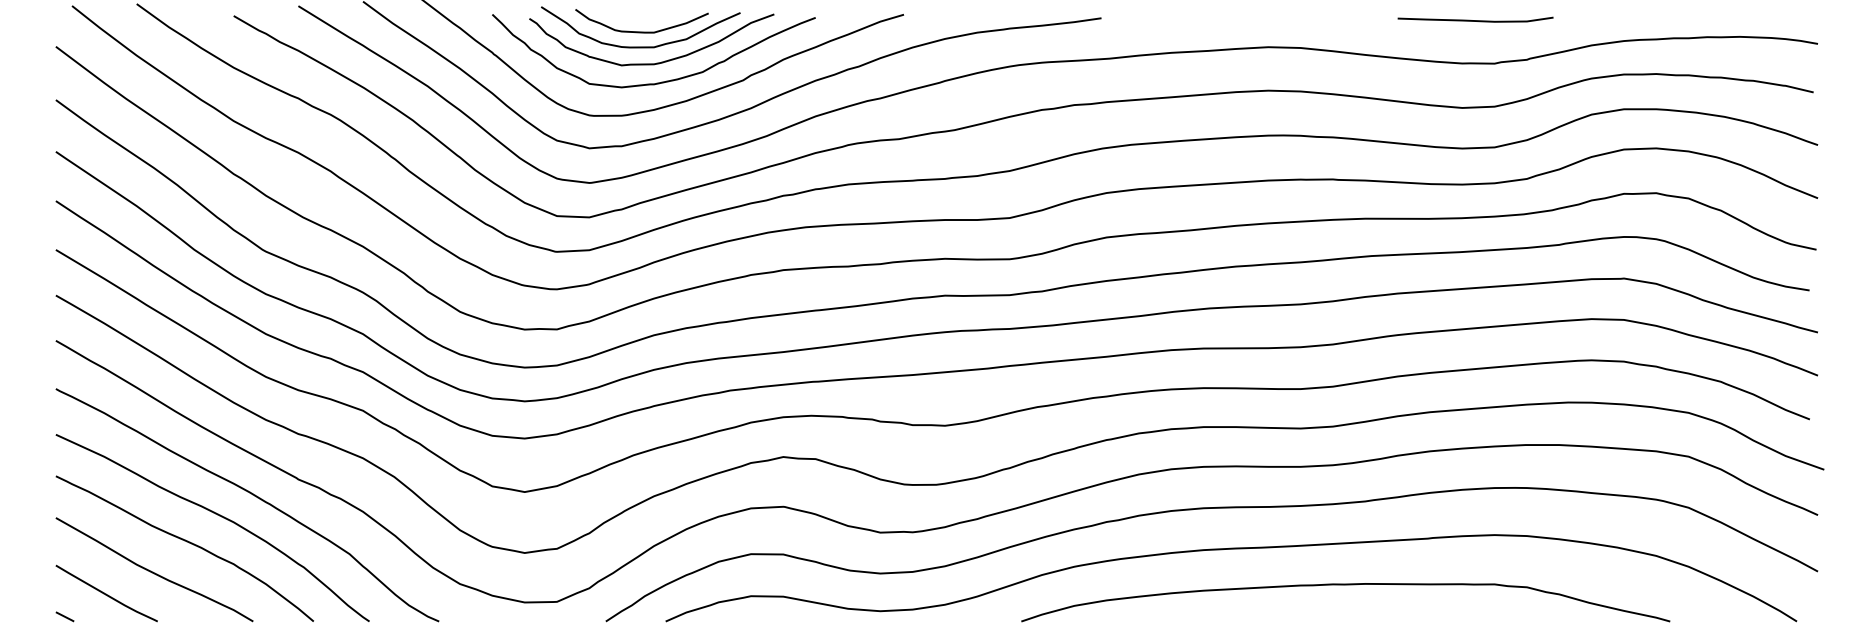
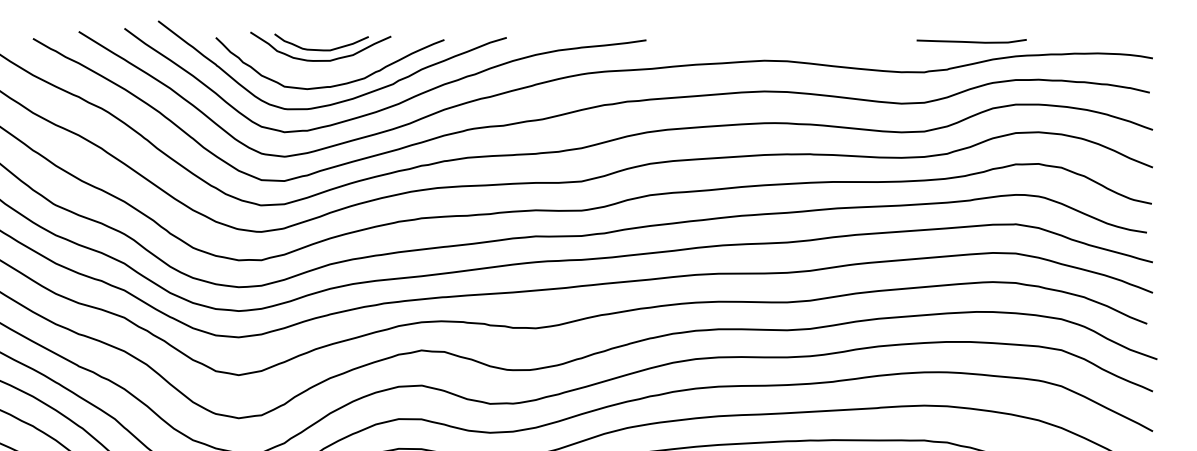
curve: (1475, 20) -> (971, 41), moved
curve: (656, 62) -> (331, 71), removed

